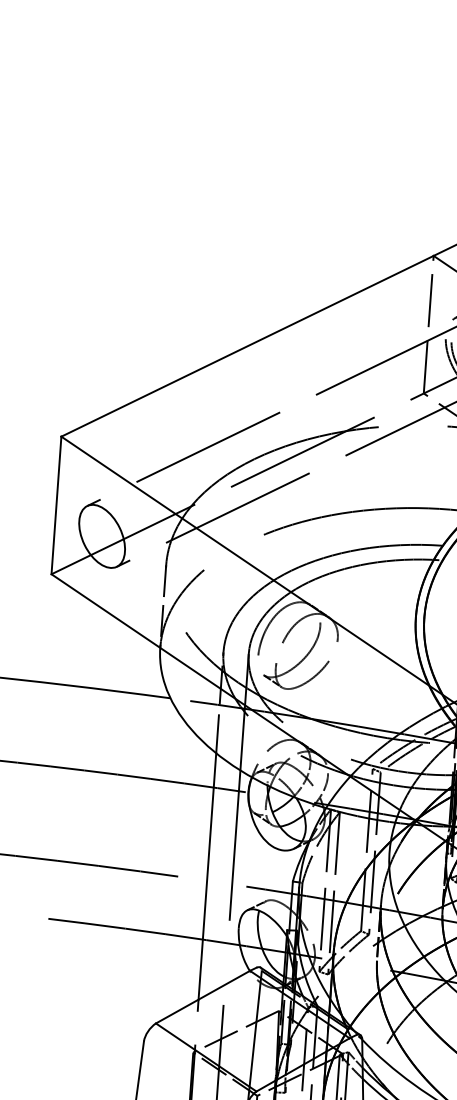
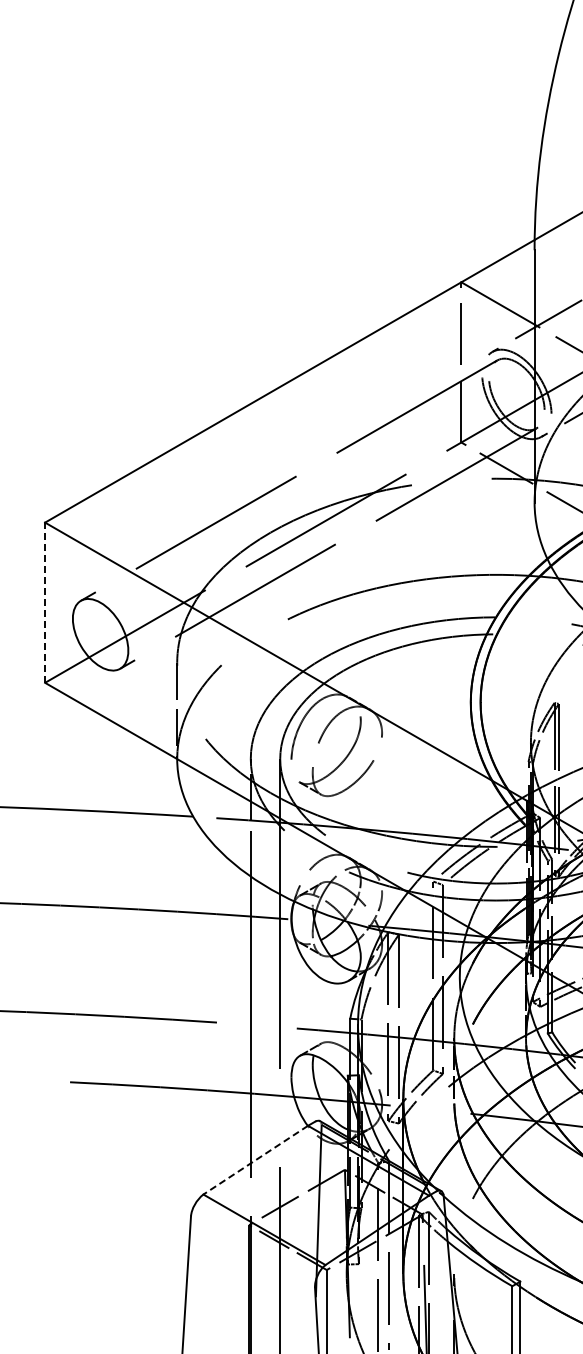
line: (56, 505) -> (45, 602), solid -> dashed
line: (202, 997) -> (255, 1160), solid -> dashed

